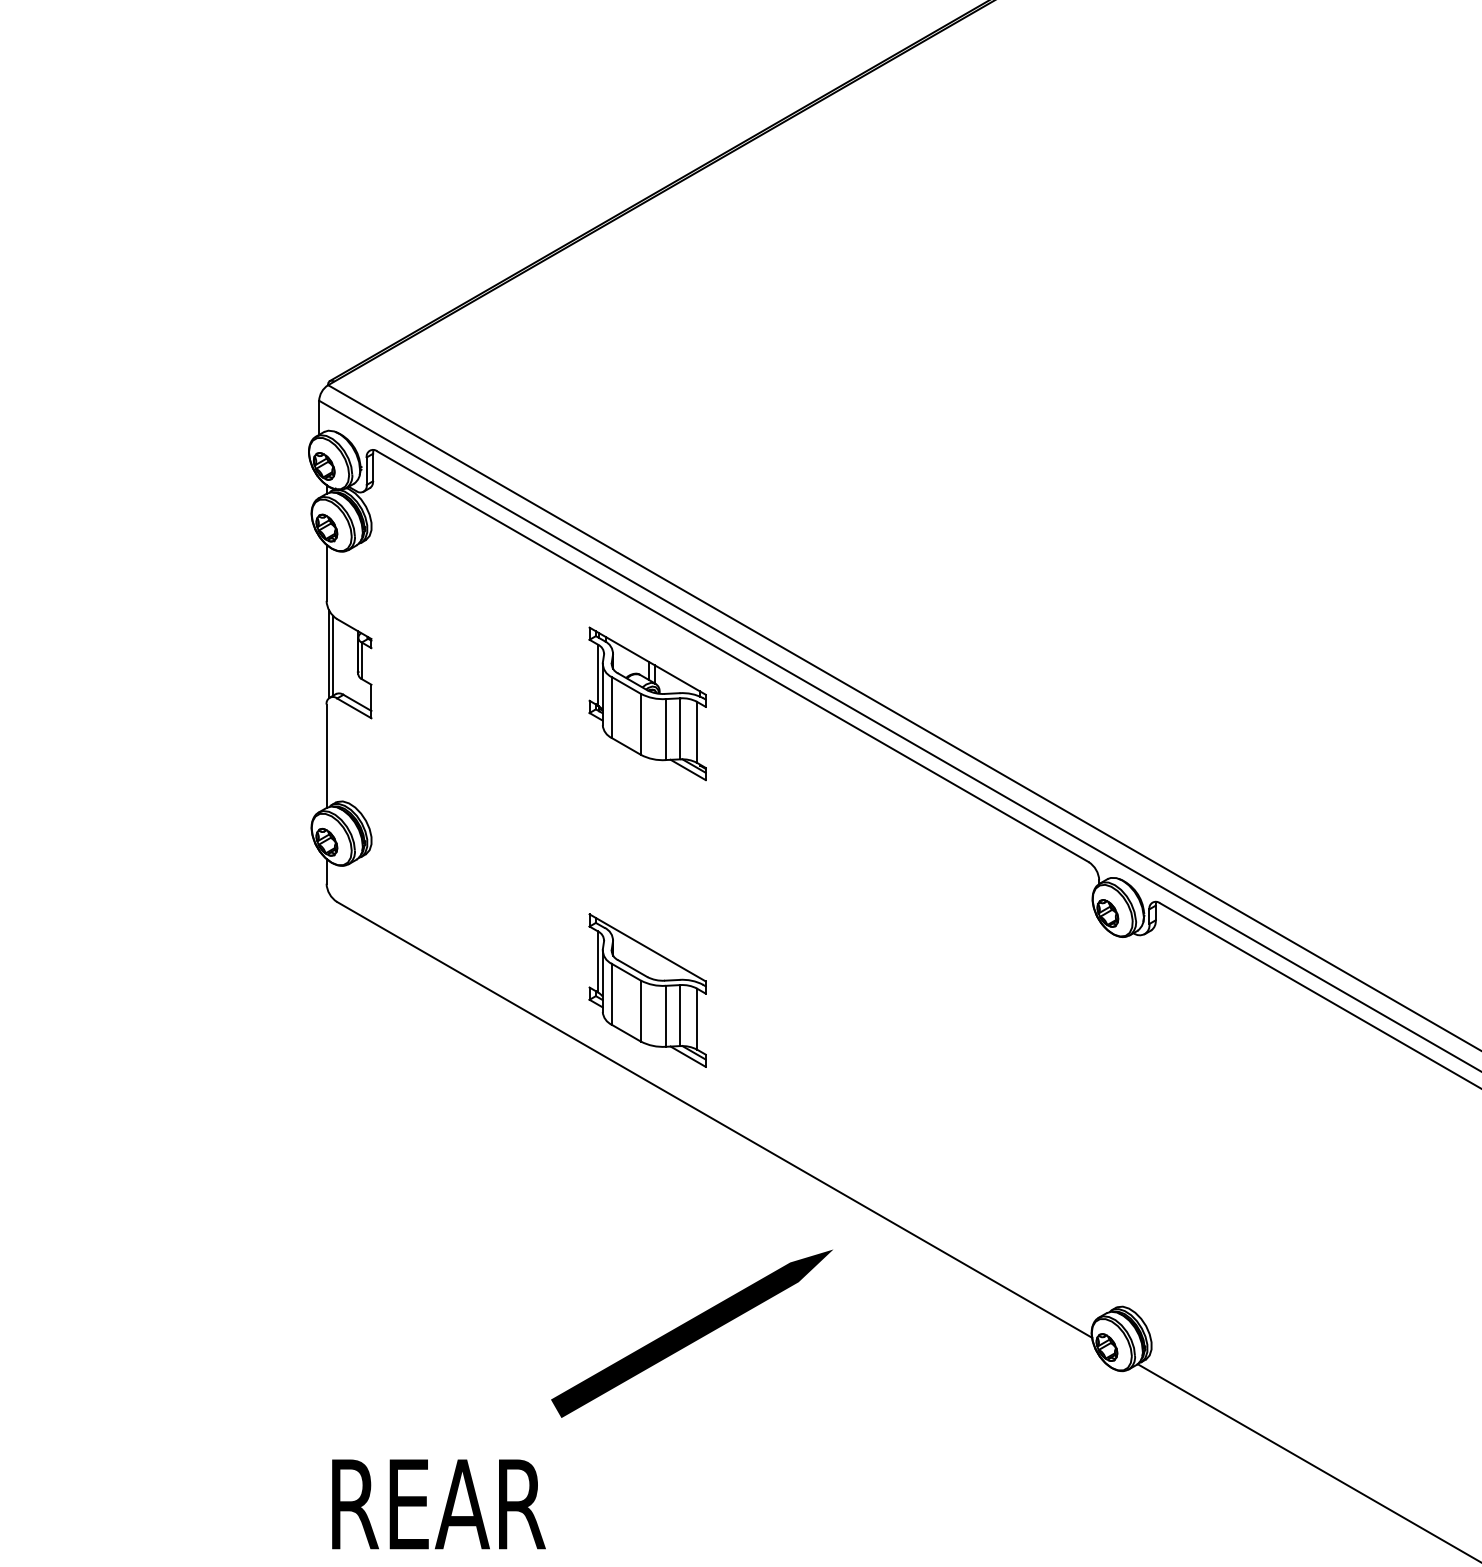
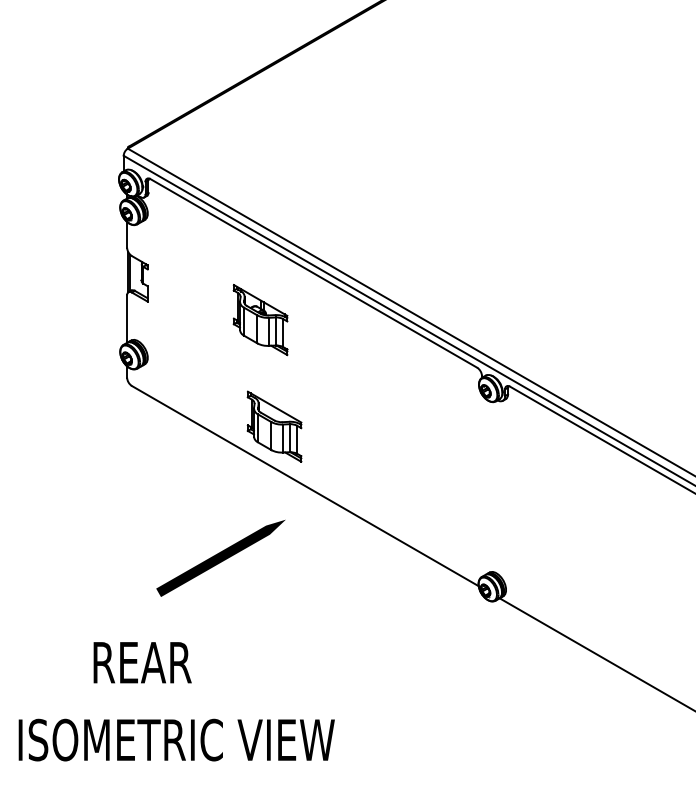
part: (647, 704) -> (260, 320), moved
line: (690, 1331) -> (220, 557), moved
text: (438, 1503) -> (142, 662), moved

